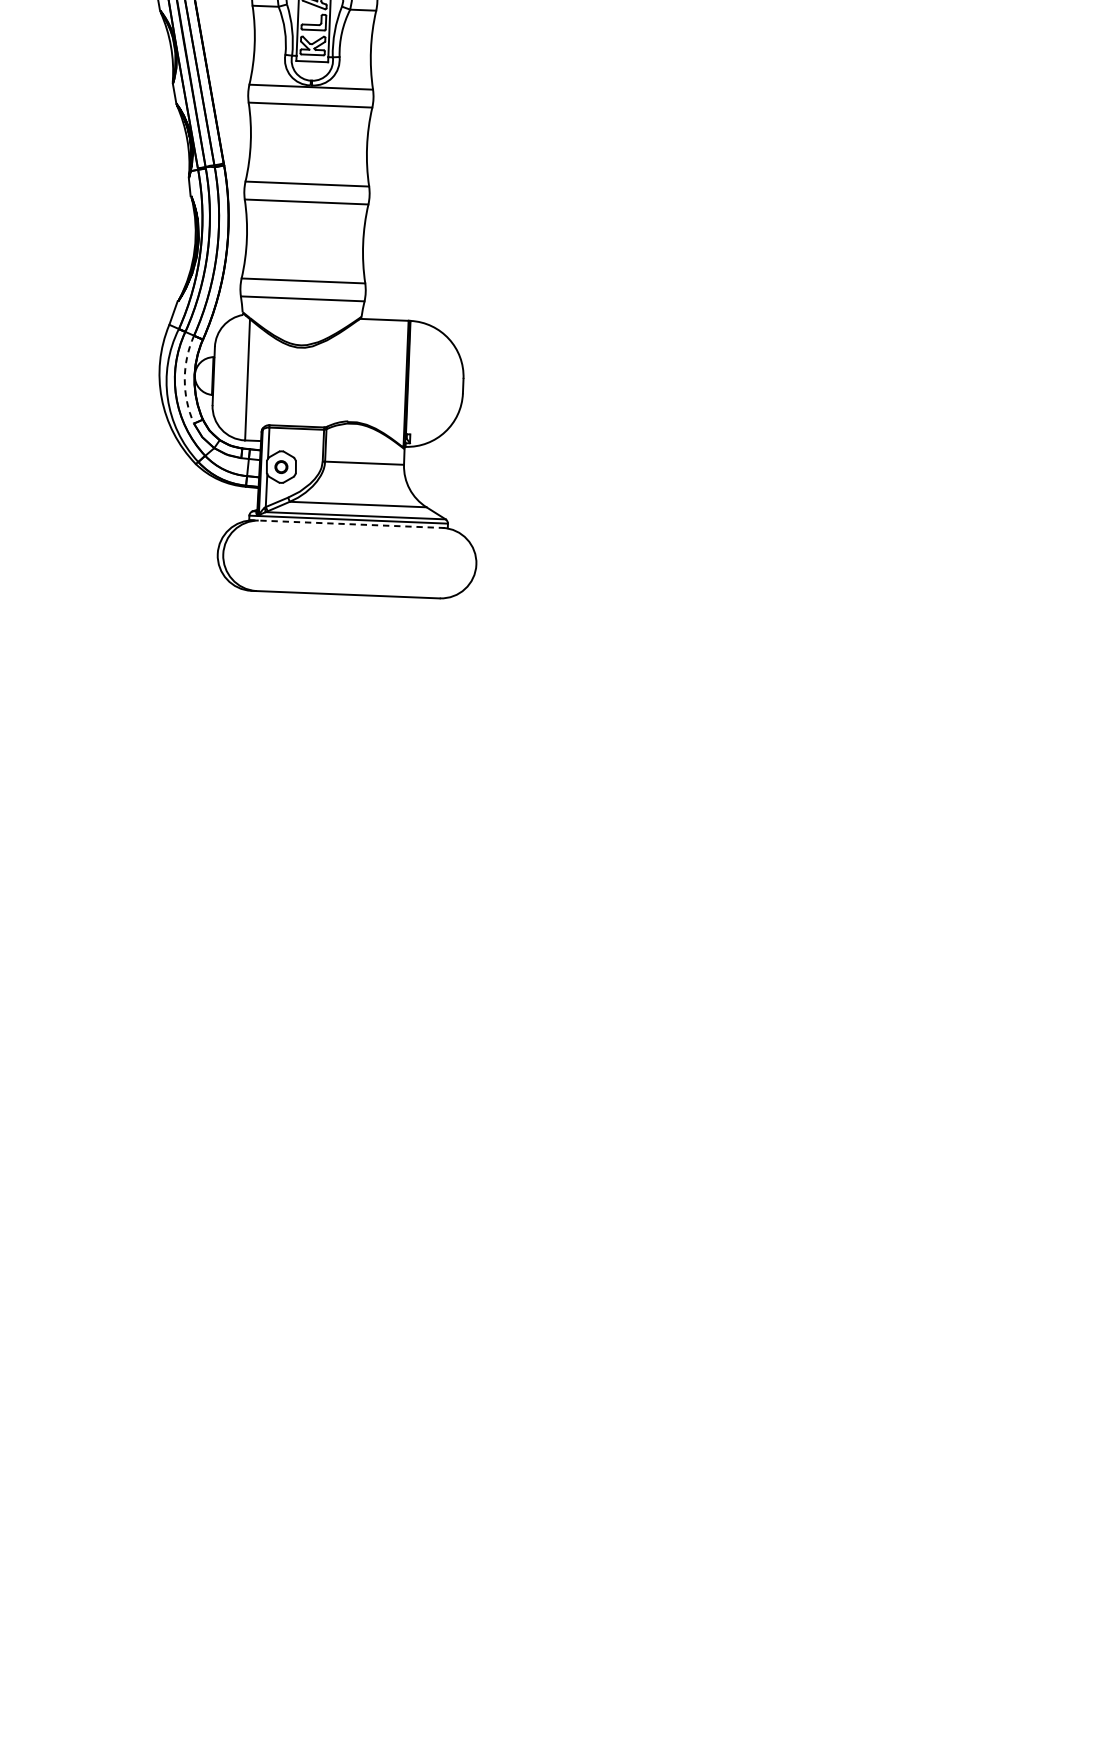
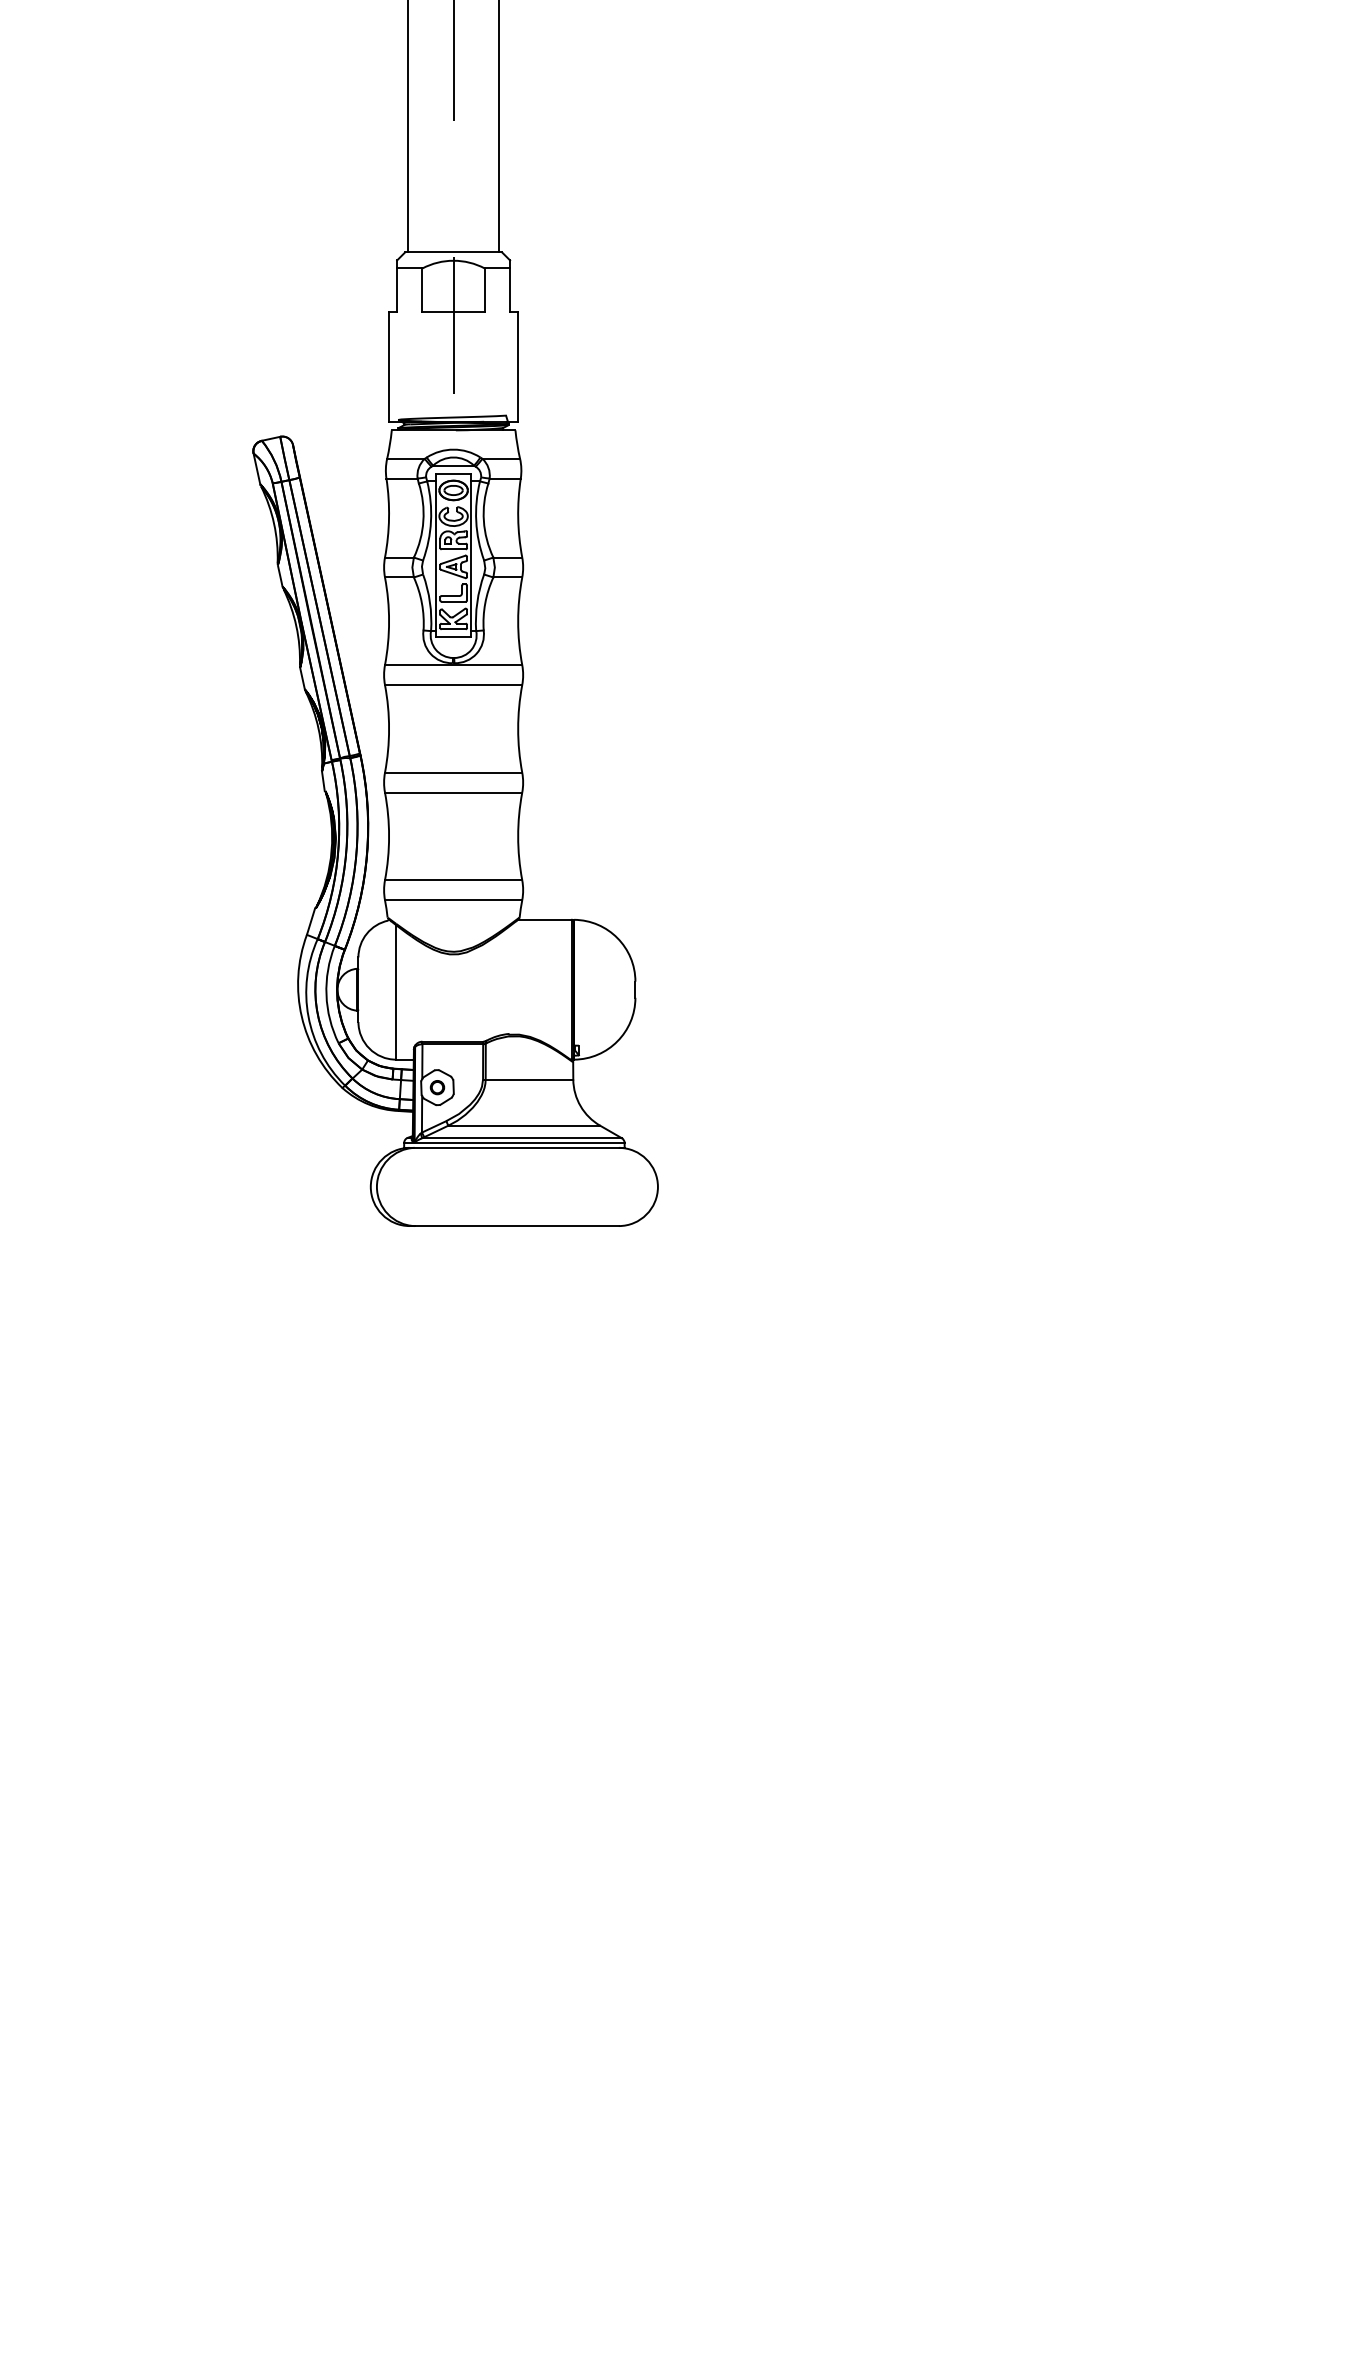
arc: (184, 380) -> (326, 995), dashed -> solid
line: (348, 523) -> (514, 1147), dashed -> solid

